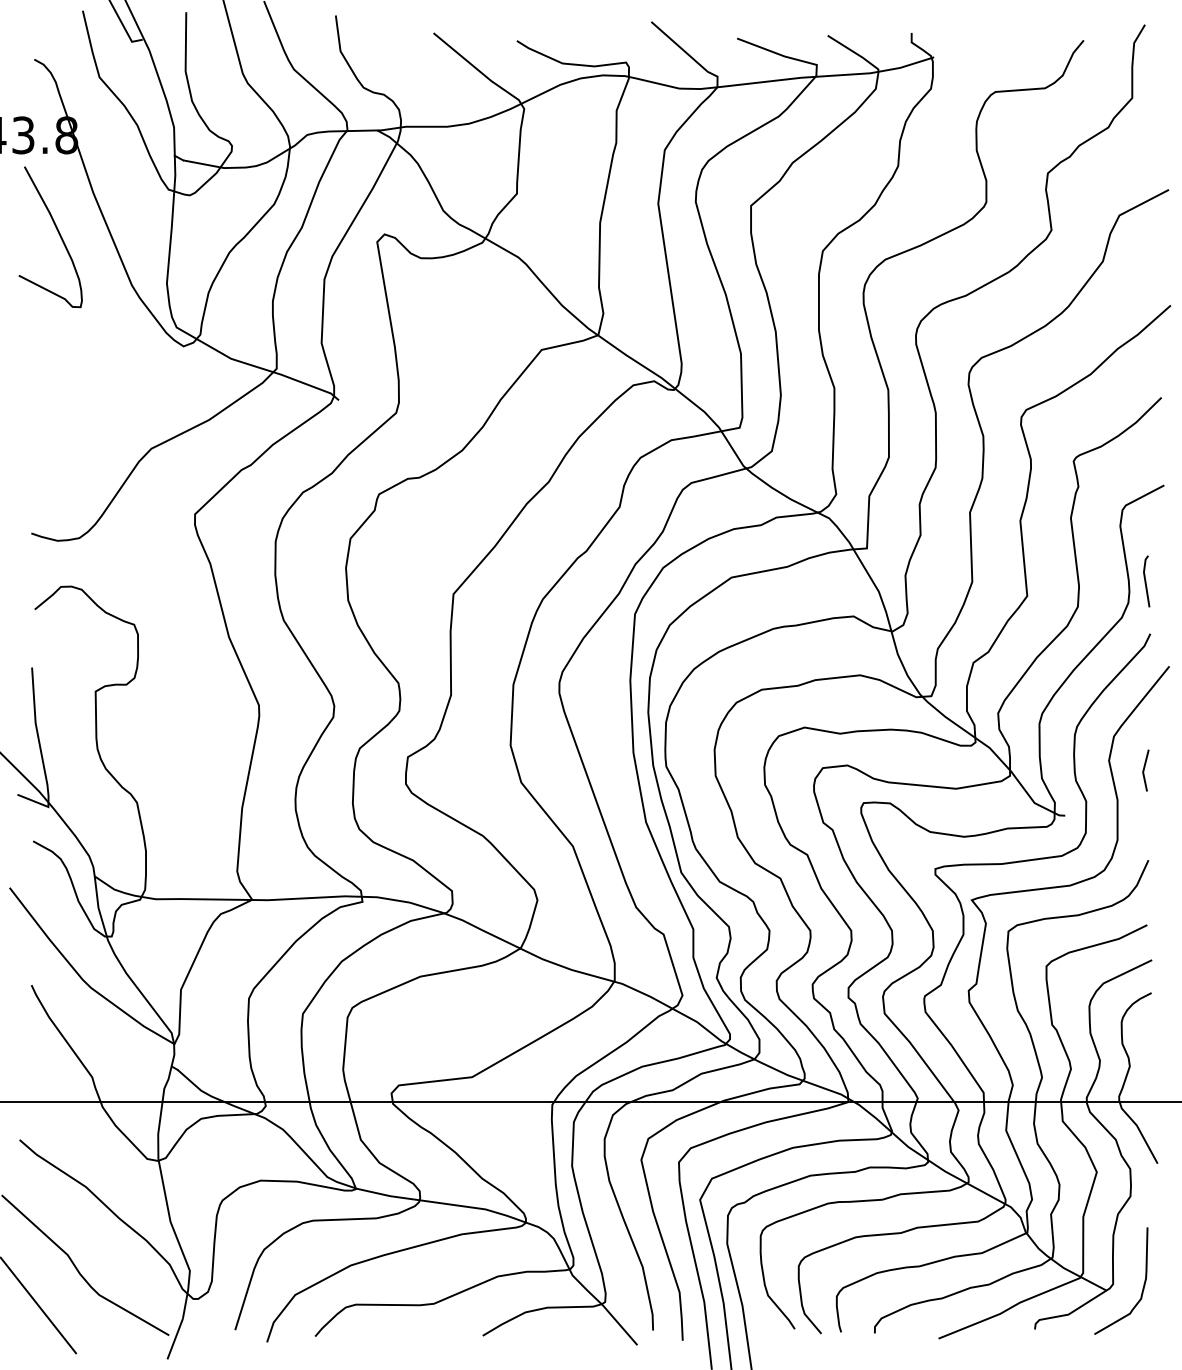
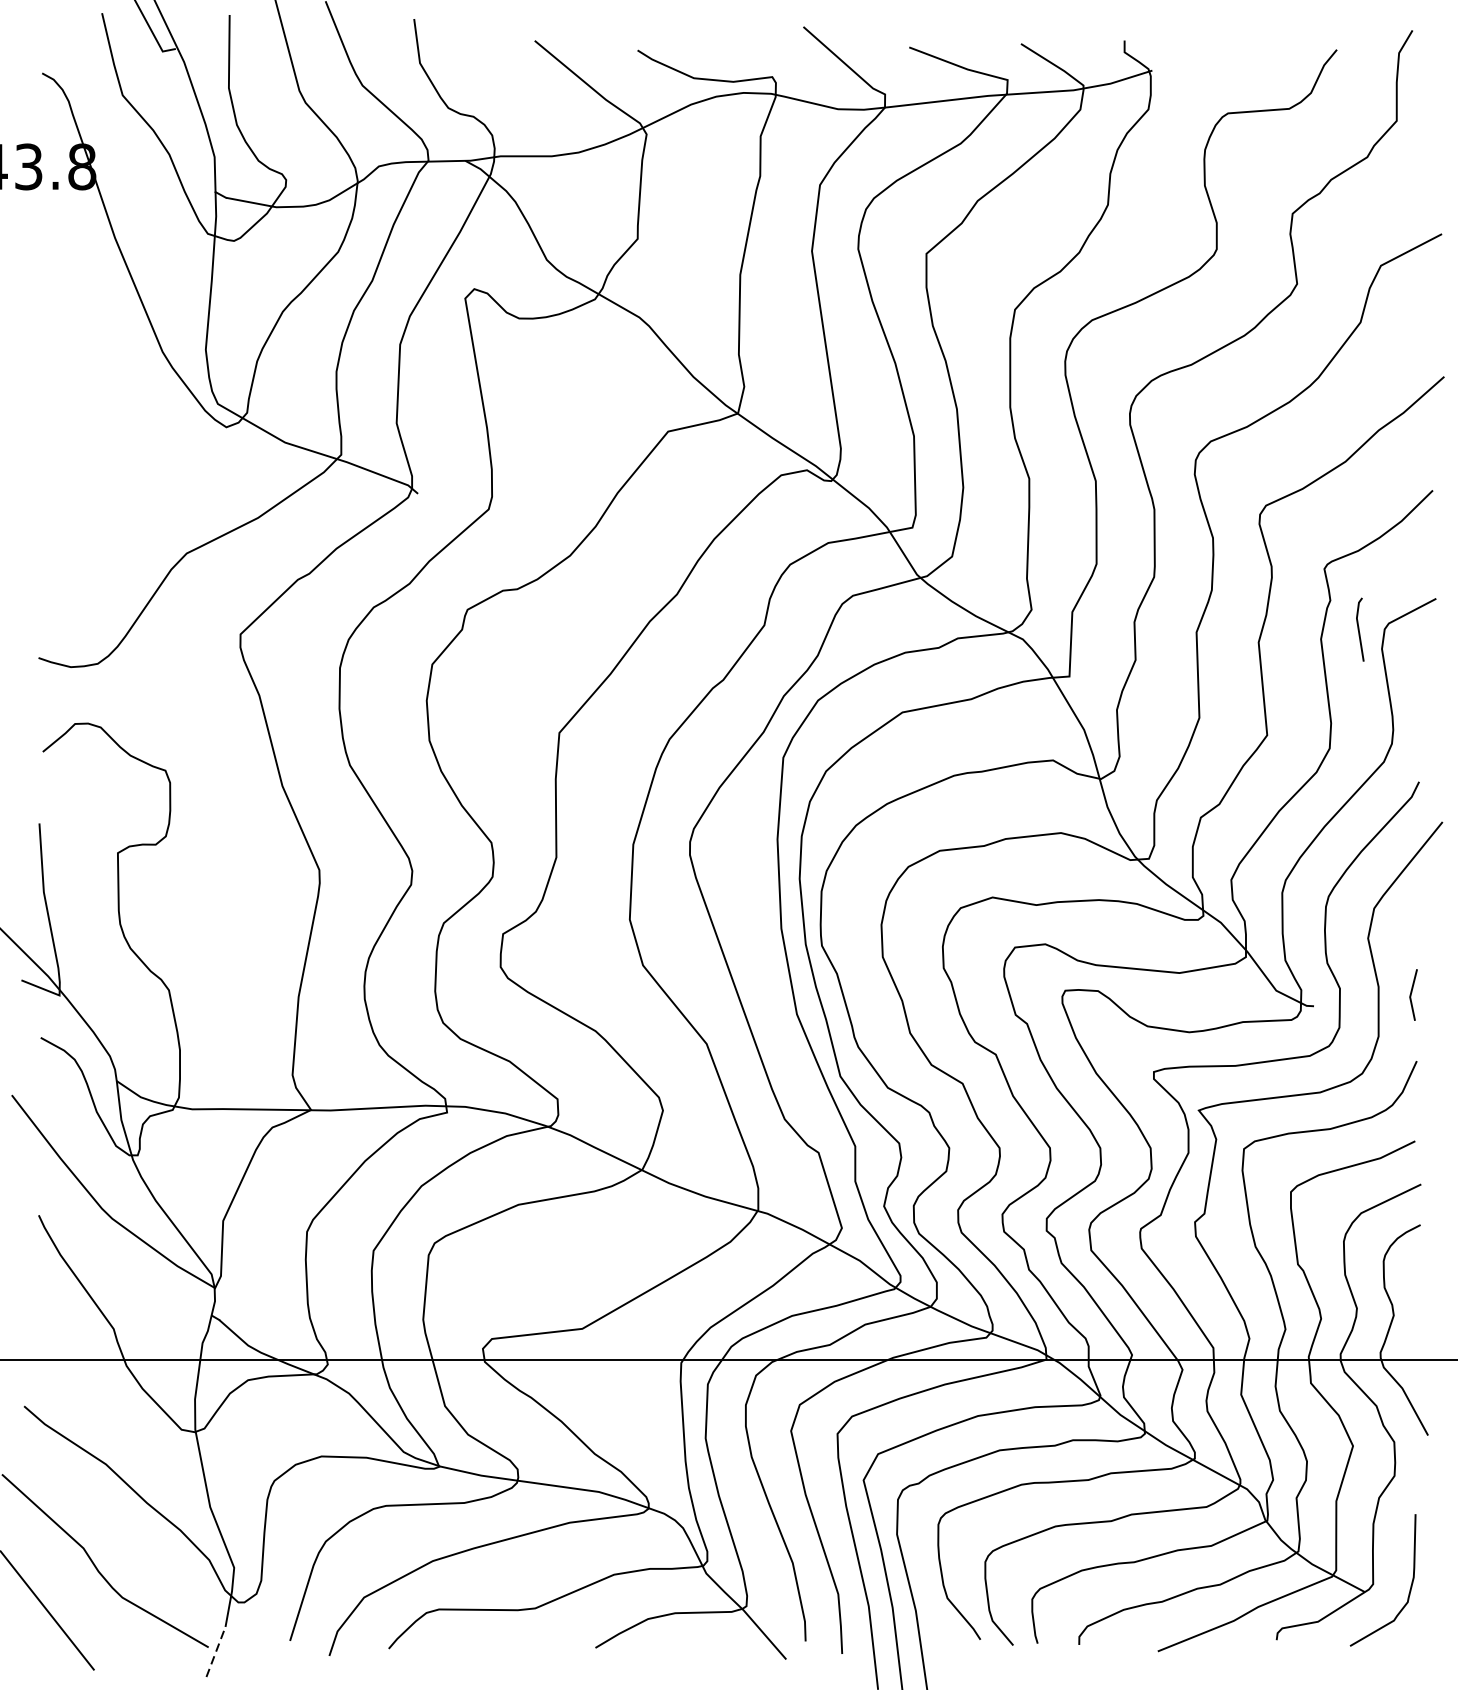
curve: (58, 234) -> (72, 289), removed
line: (1146, 581) -> (1360, 629), moved
line: (1144, 770) -> (1411, 994), moved
line: (175, 1339) -> (216, 1652), solid -> dashed

